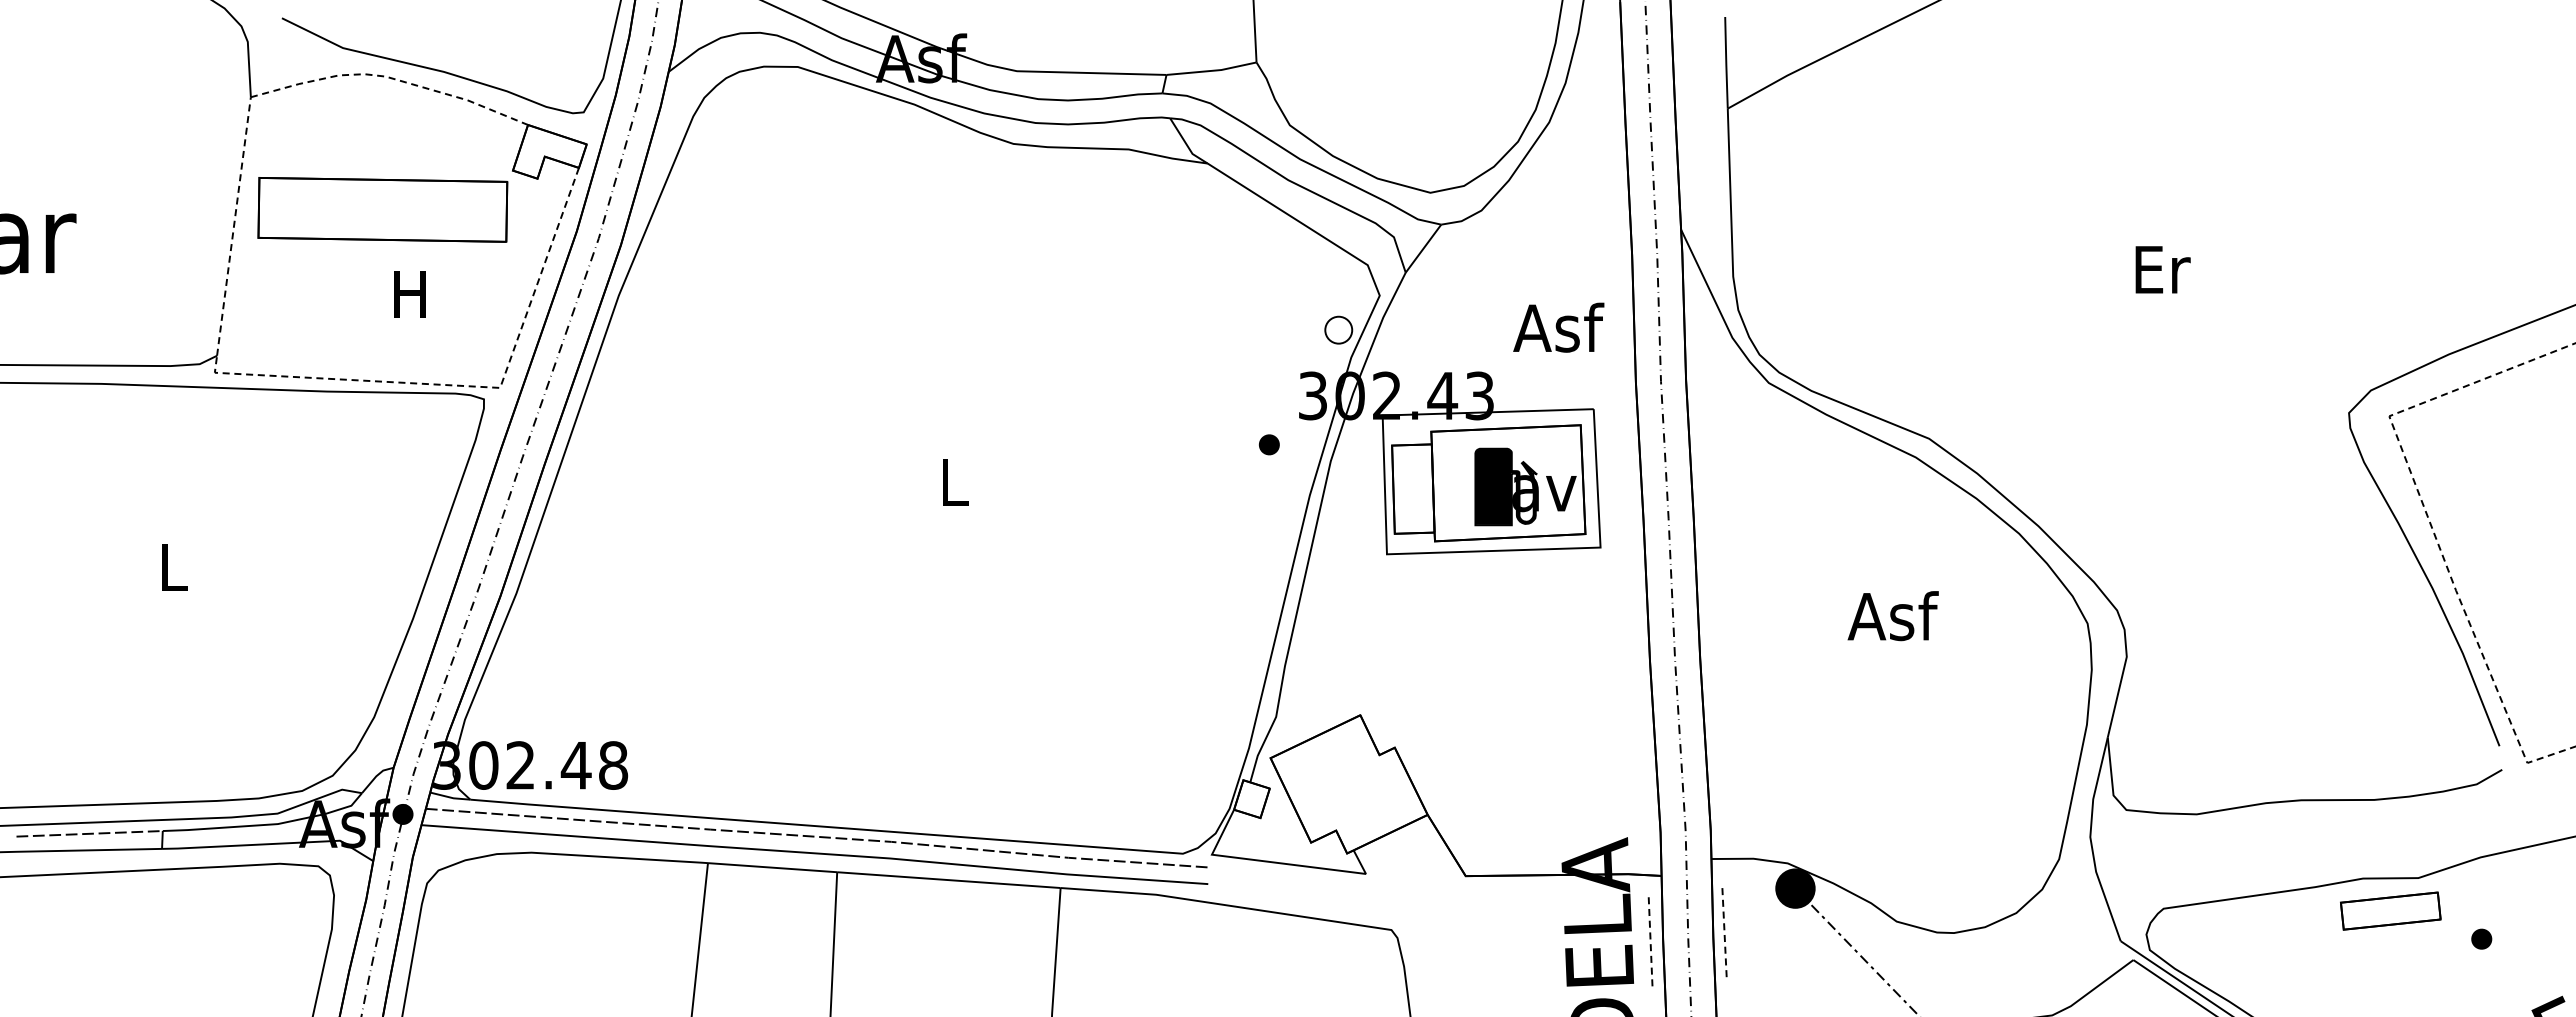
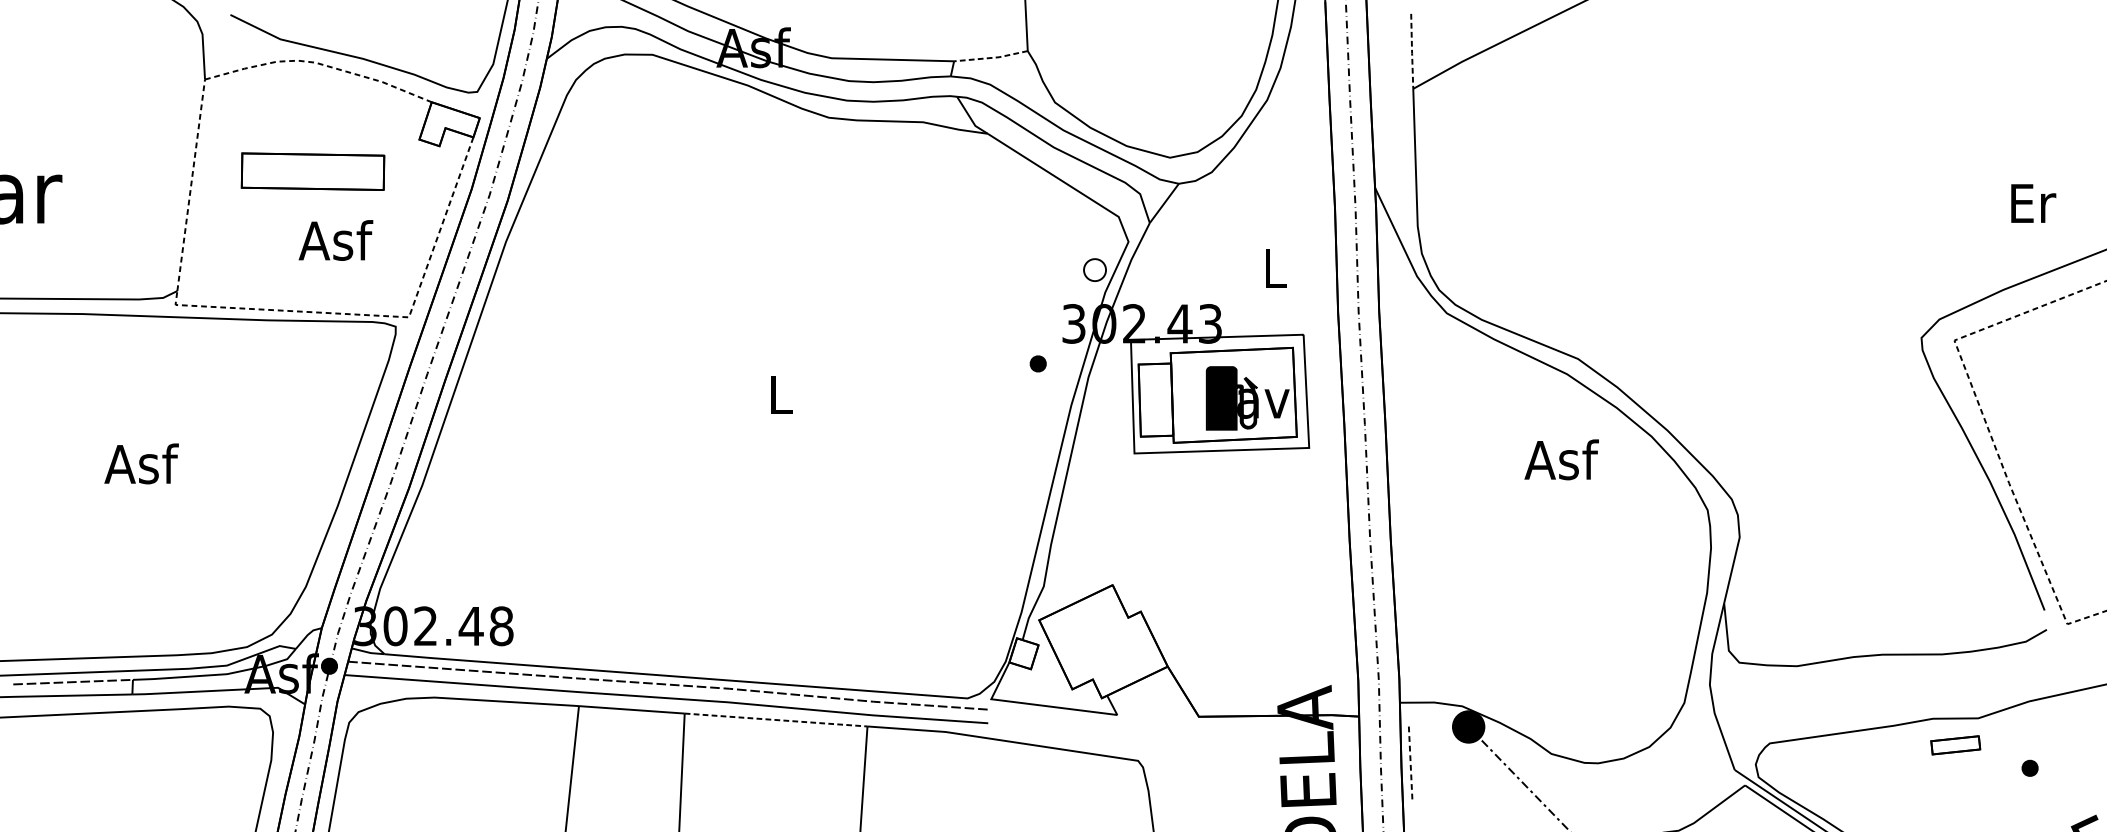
line: (1726, 63) -> (1412, 51), solid -> dashed
line: (1211, 70) -> (990, 57), solid -> dashed
part: (382, 209) -> (312, 171), size x0.7
text: (2162, 269) -> (2033, 203), moved
text: (410, 293) -> (335, 240), H -> Asf
text: (1558, 327) -> (1274, 267), Asf -> L
text: (172, 567) -> (140, 464), L -> Asf
text: (1892, 616) -> (1561, 460), moved
line: (948, 880) -> (775, 720), solid -> dashed
part: (2390, 910) -> (1955, 744), size x0.6
line: (1650, 939) -> (1350, 768), removed

